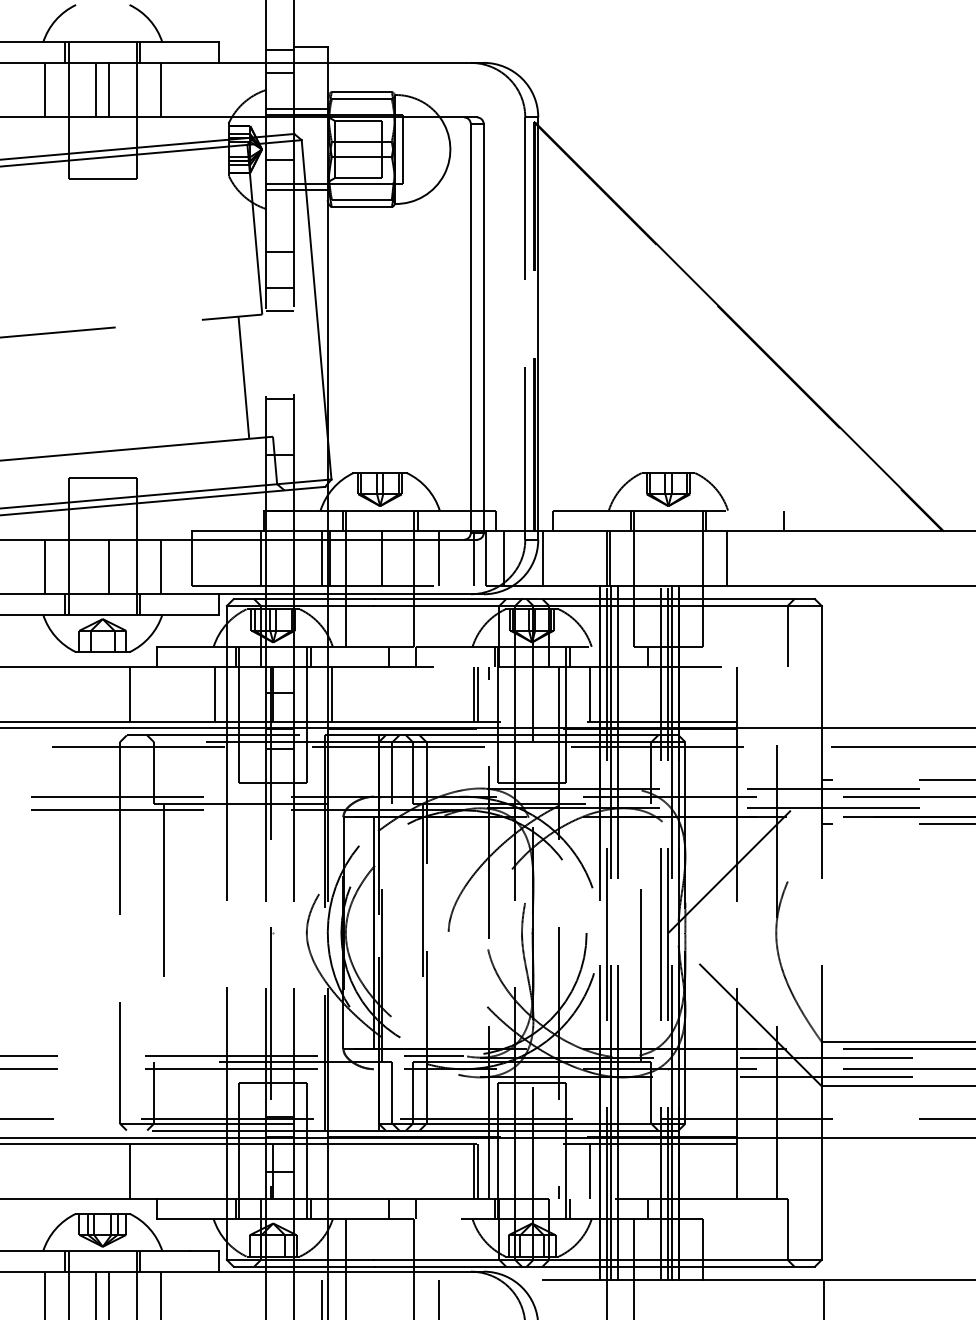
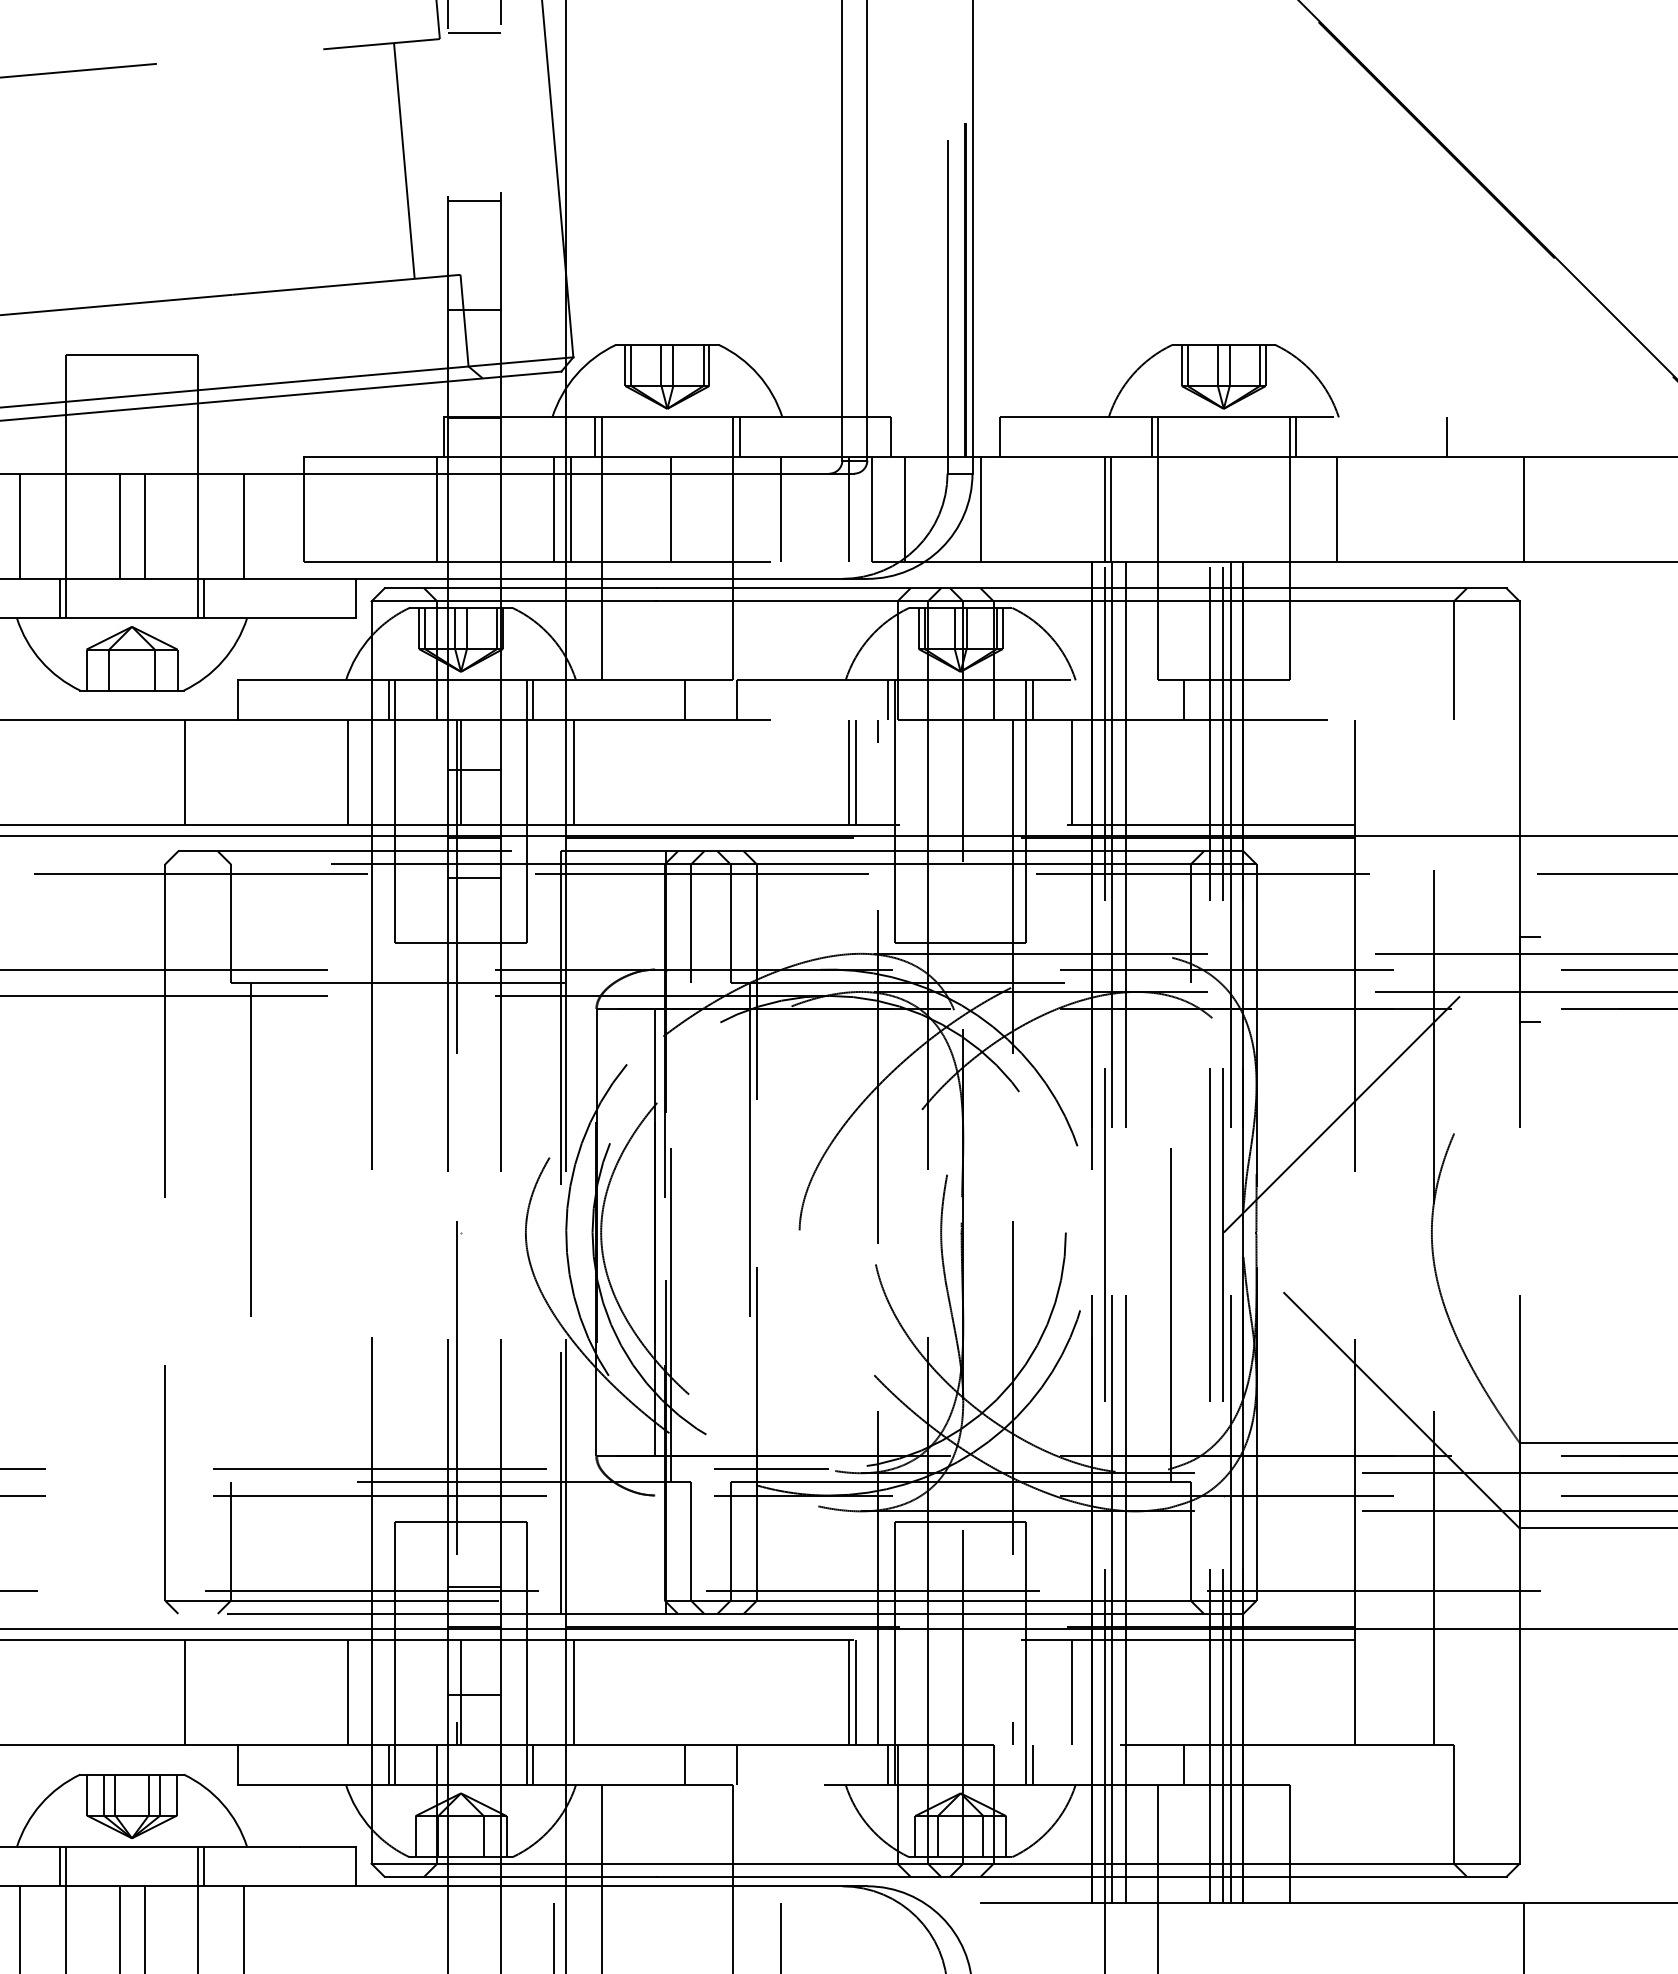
line: (824, 558) -> (1524, 509), added
line: (96, 566) -> (119, 525), added
line: (214, 1171) -> (347, 1692), added
line: (331, 1171) -> (573, 1692), added

